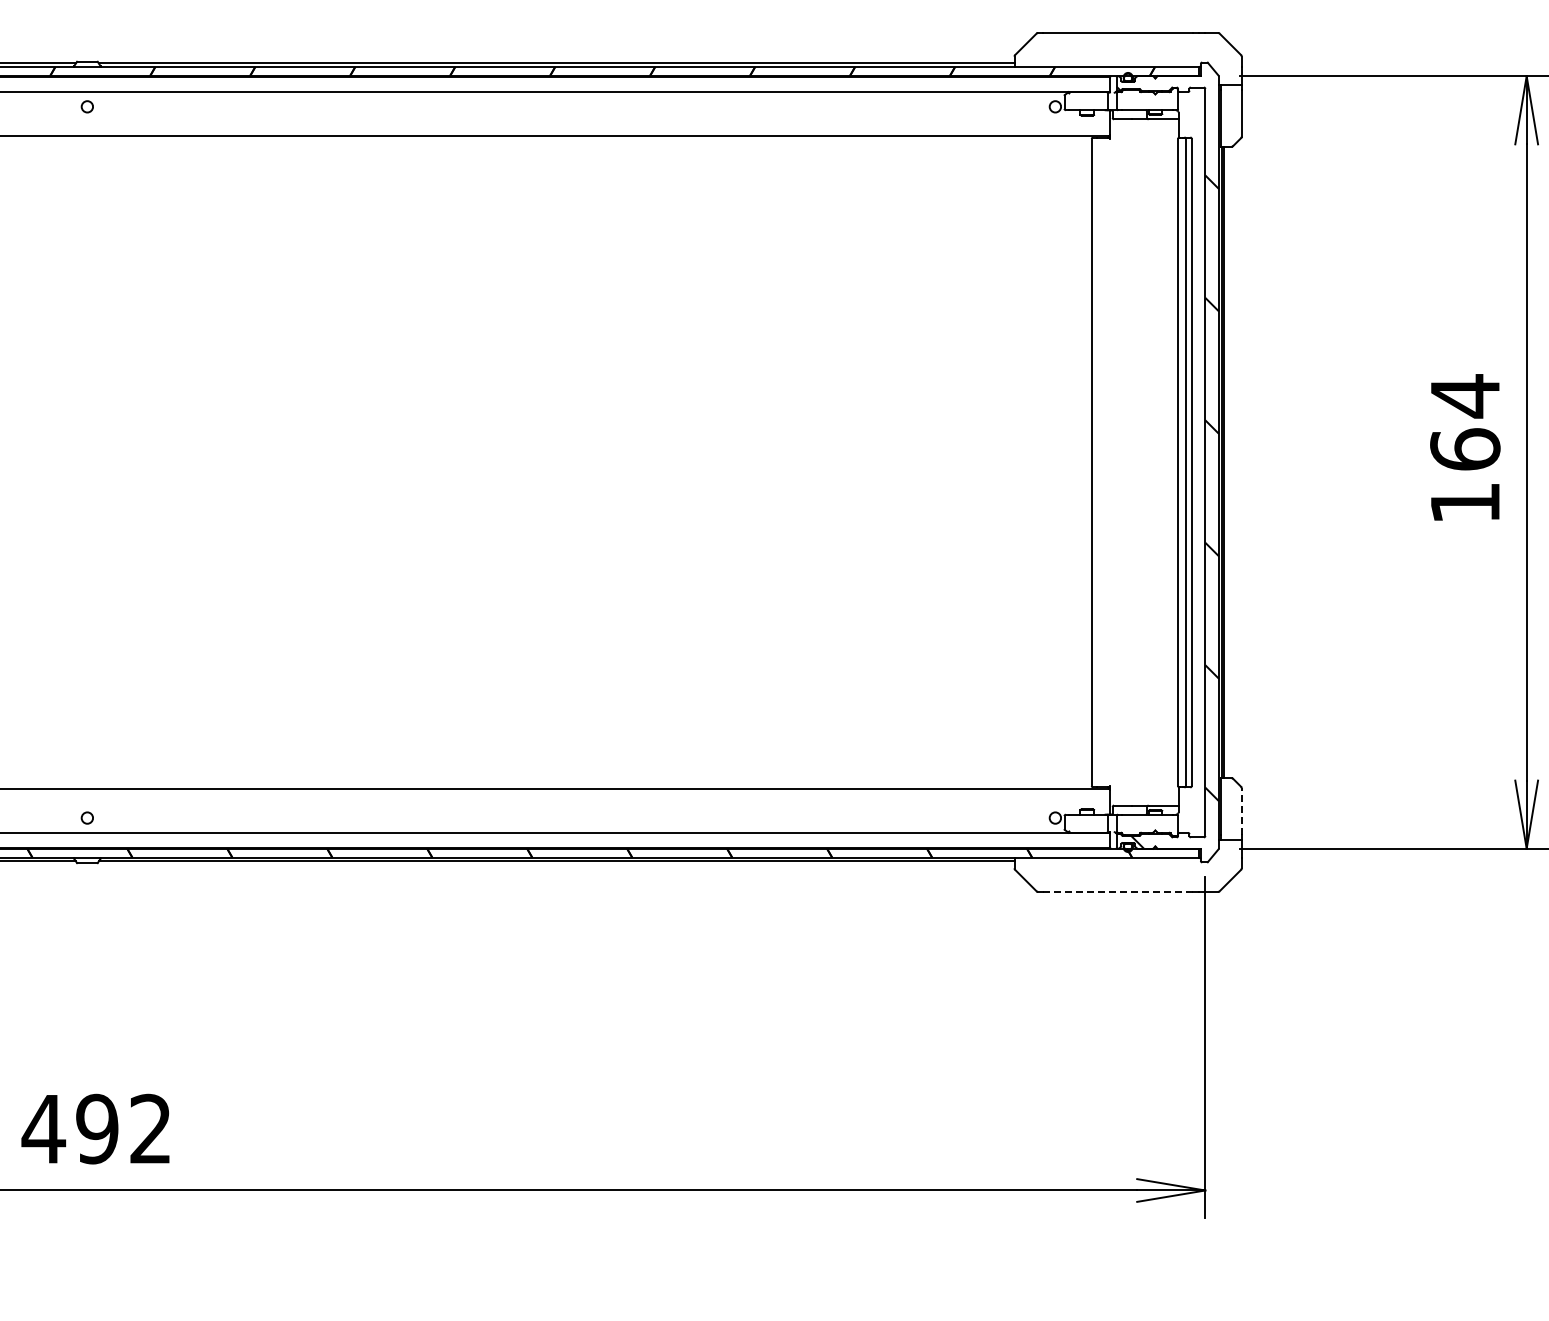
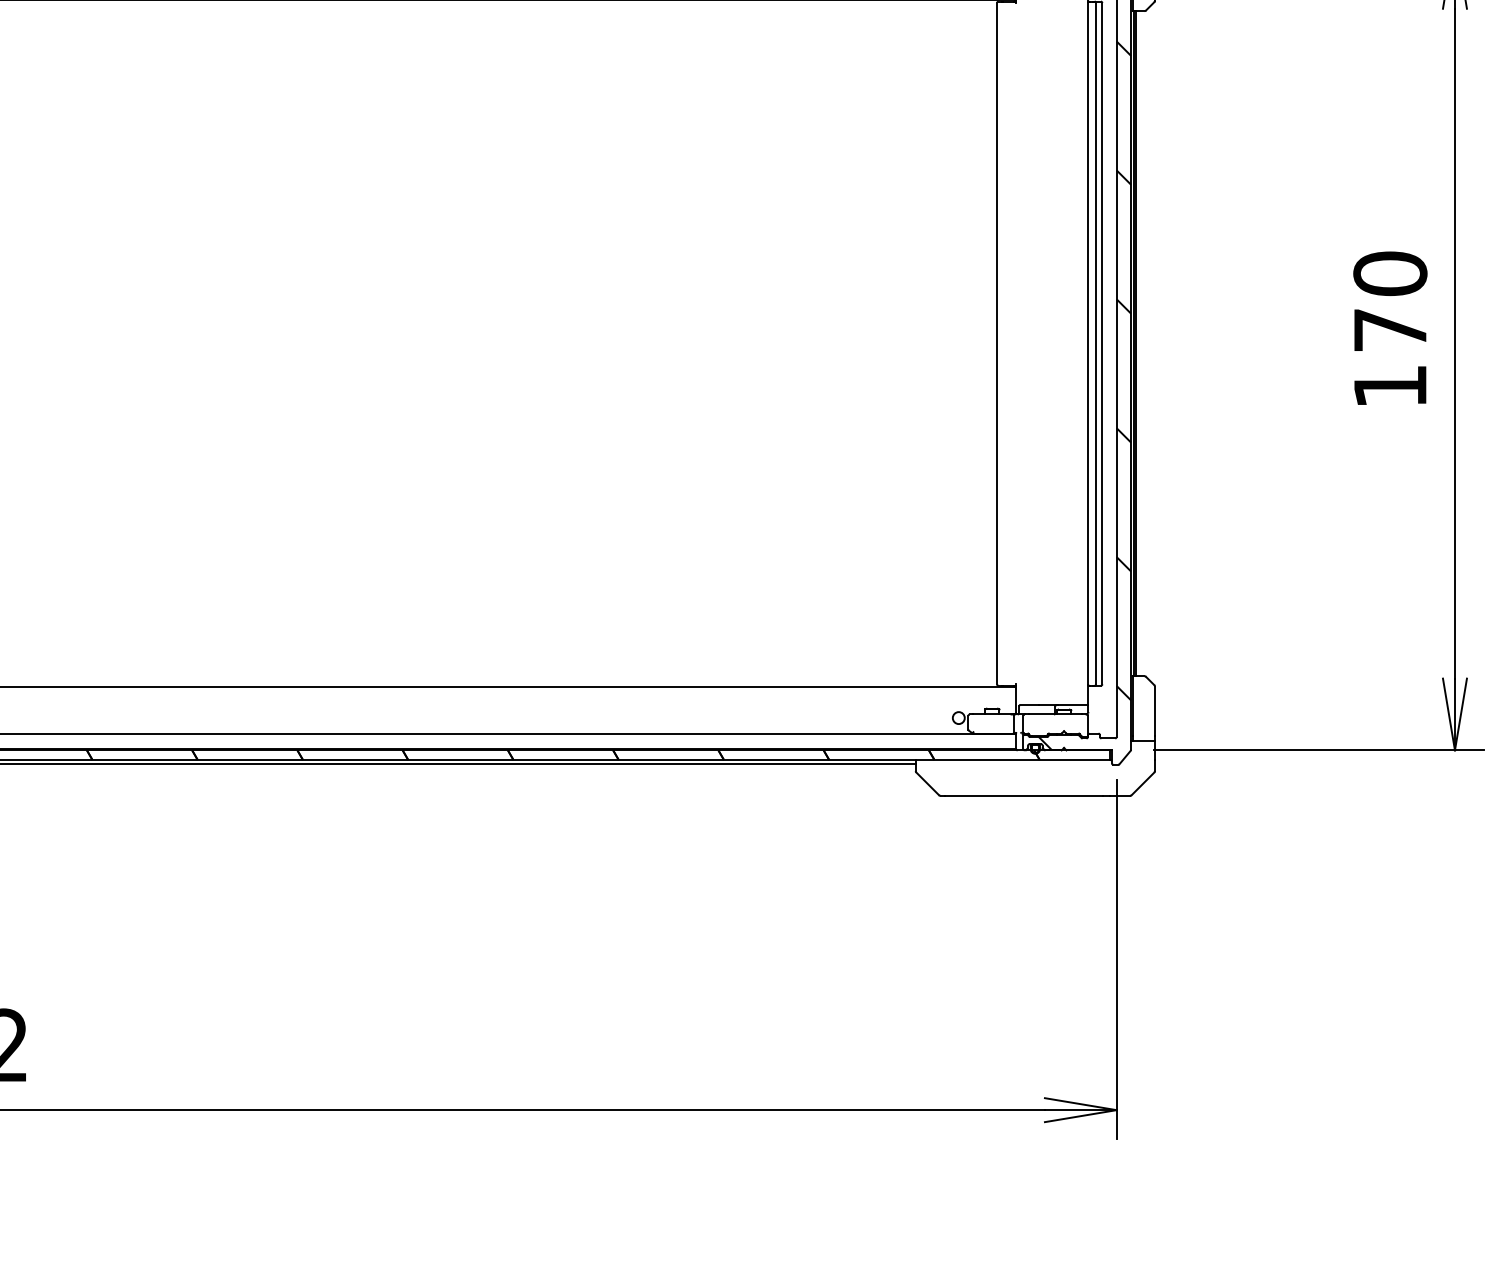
text: (1465, 422) -> (1390, 301), 164 -> 170
line: (1241, 811) -> (1154, 711), dashed -> solid
line: (1118, 891) -> (1025, 795), dashed -> solid

